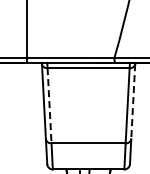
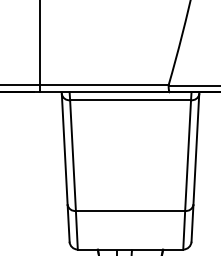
line: (133, 101) -> (196, 149), dashed -> solid
line: (49, 105) -> (72, 155), dashed -> solid

